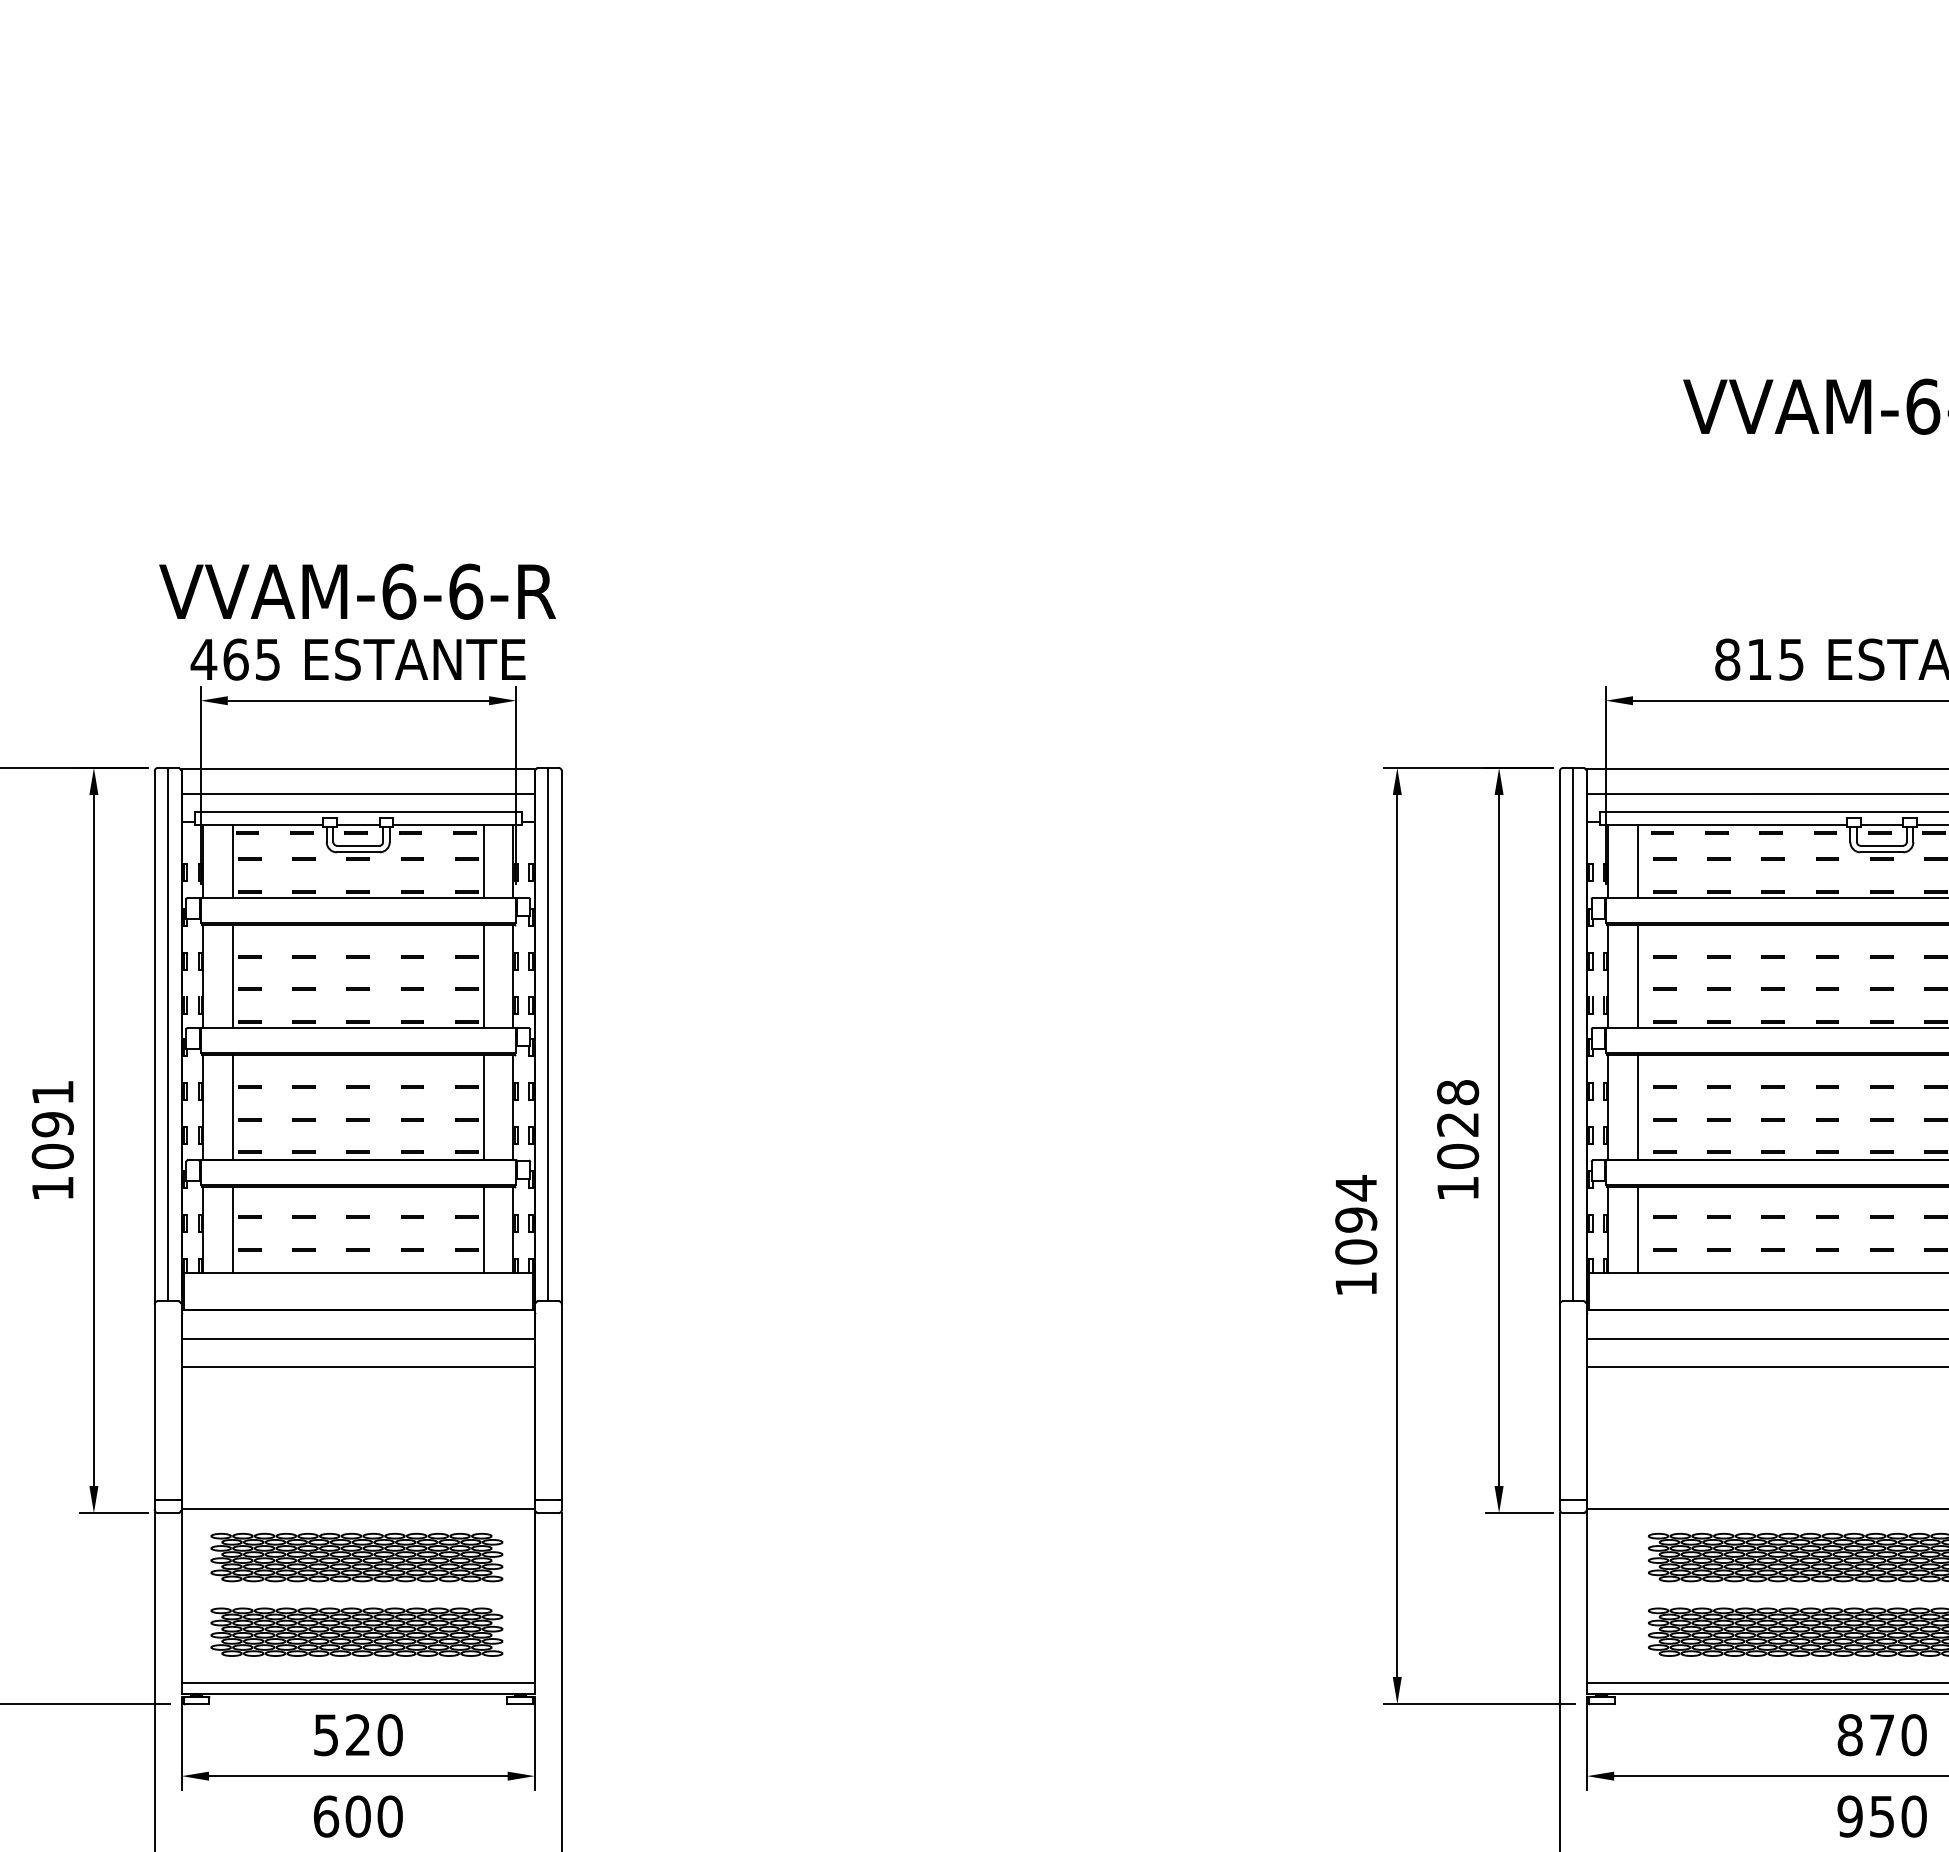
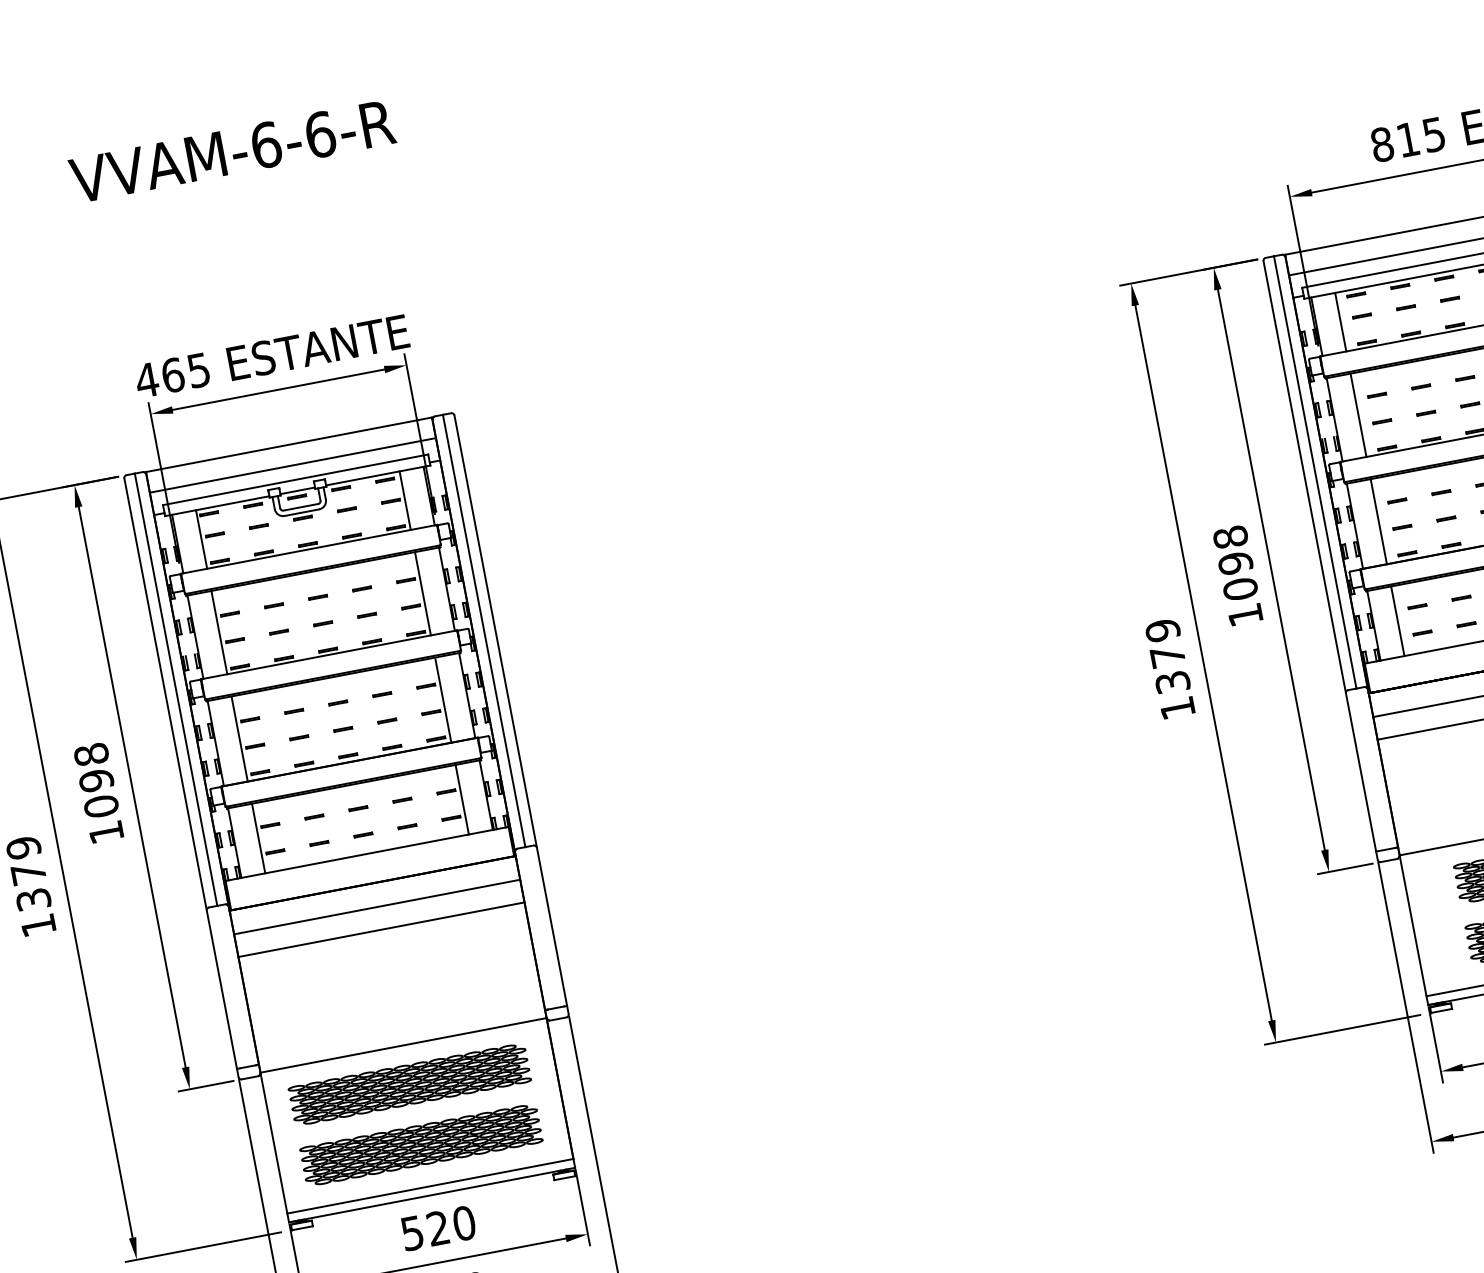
text: (357, 591) -> (232, 151), moved
text: (52, 1092) -> (91, 754), 1091 -> 1098
text: (1458, 1124) -> (1235, 563), 1028 -> 1098
text: (1356, 1219) -> (1167, 655), 1094 -> 1379

